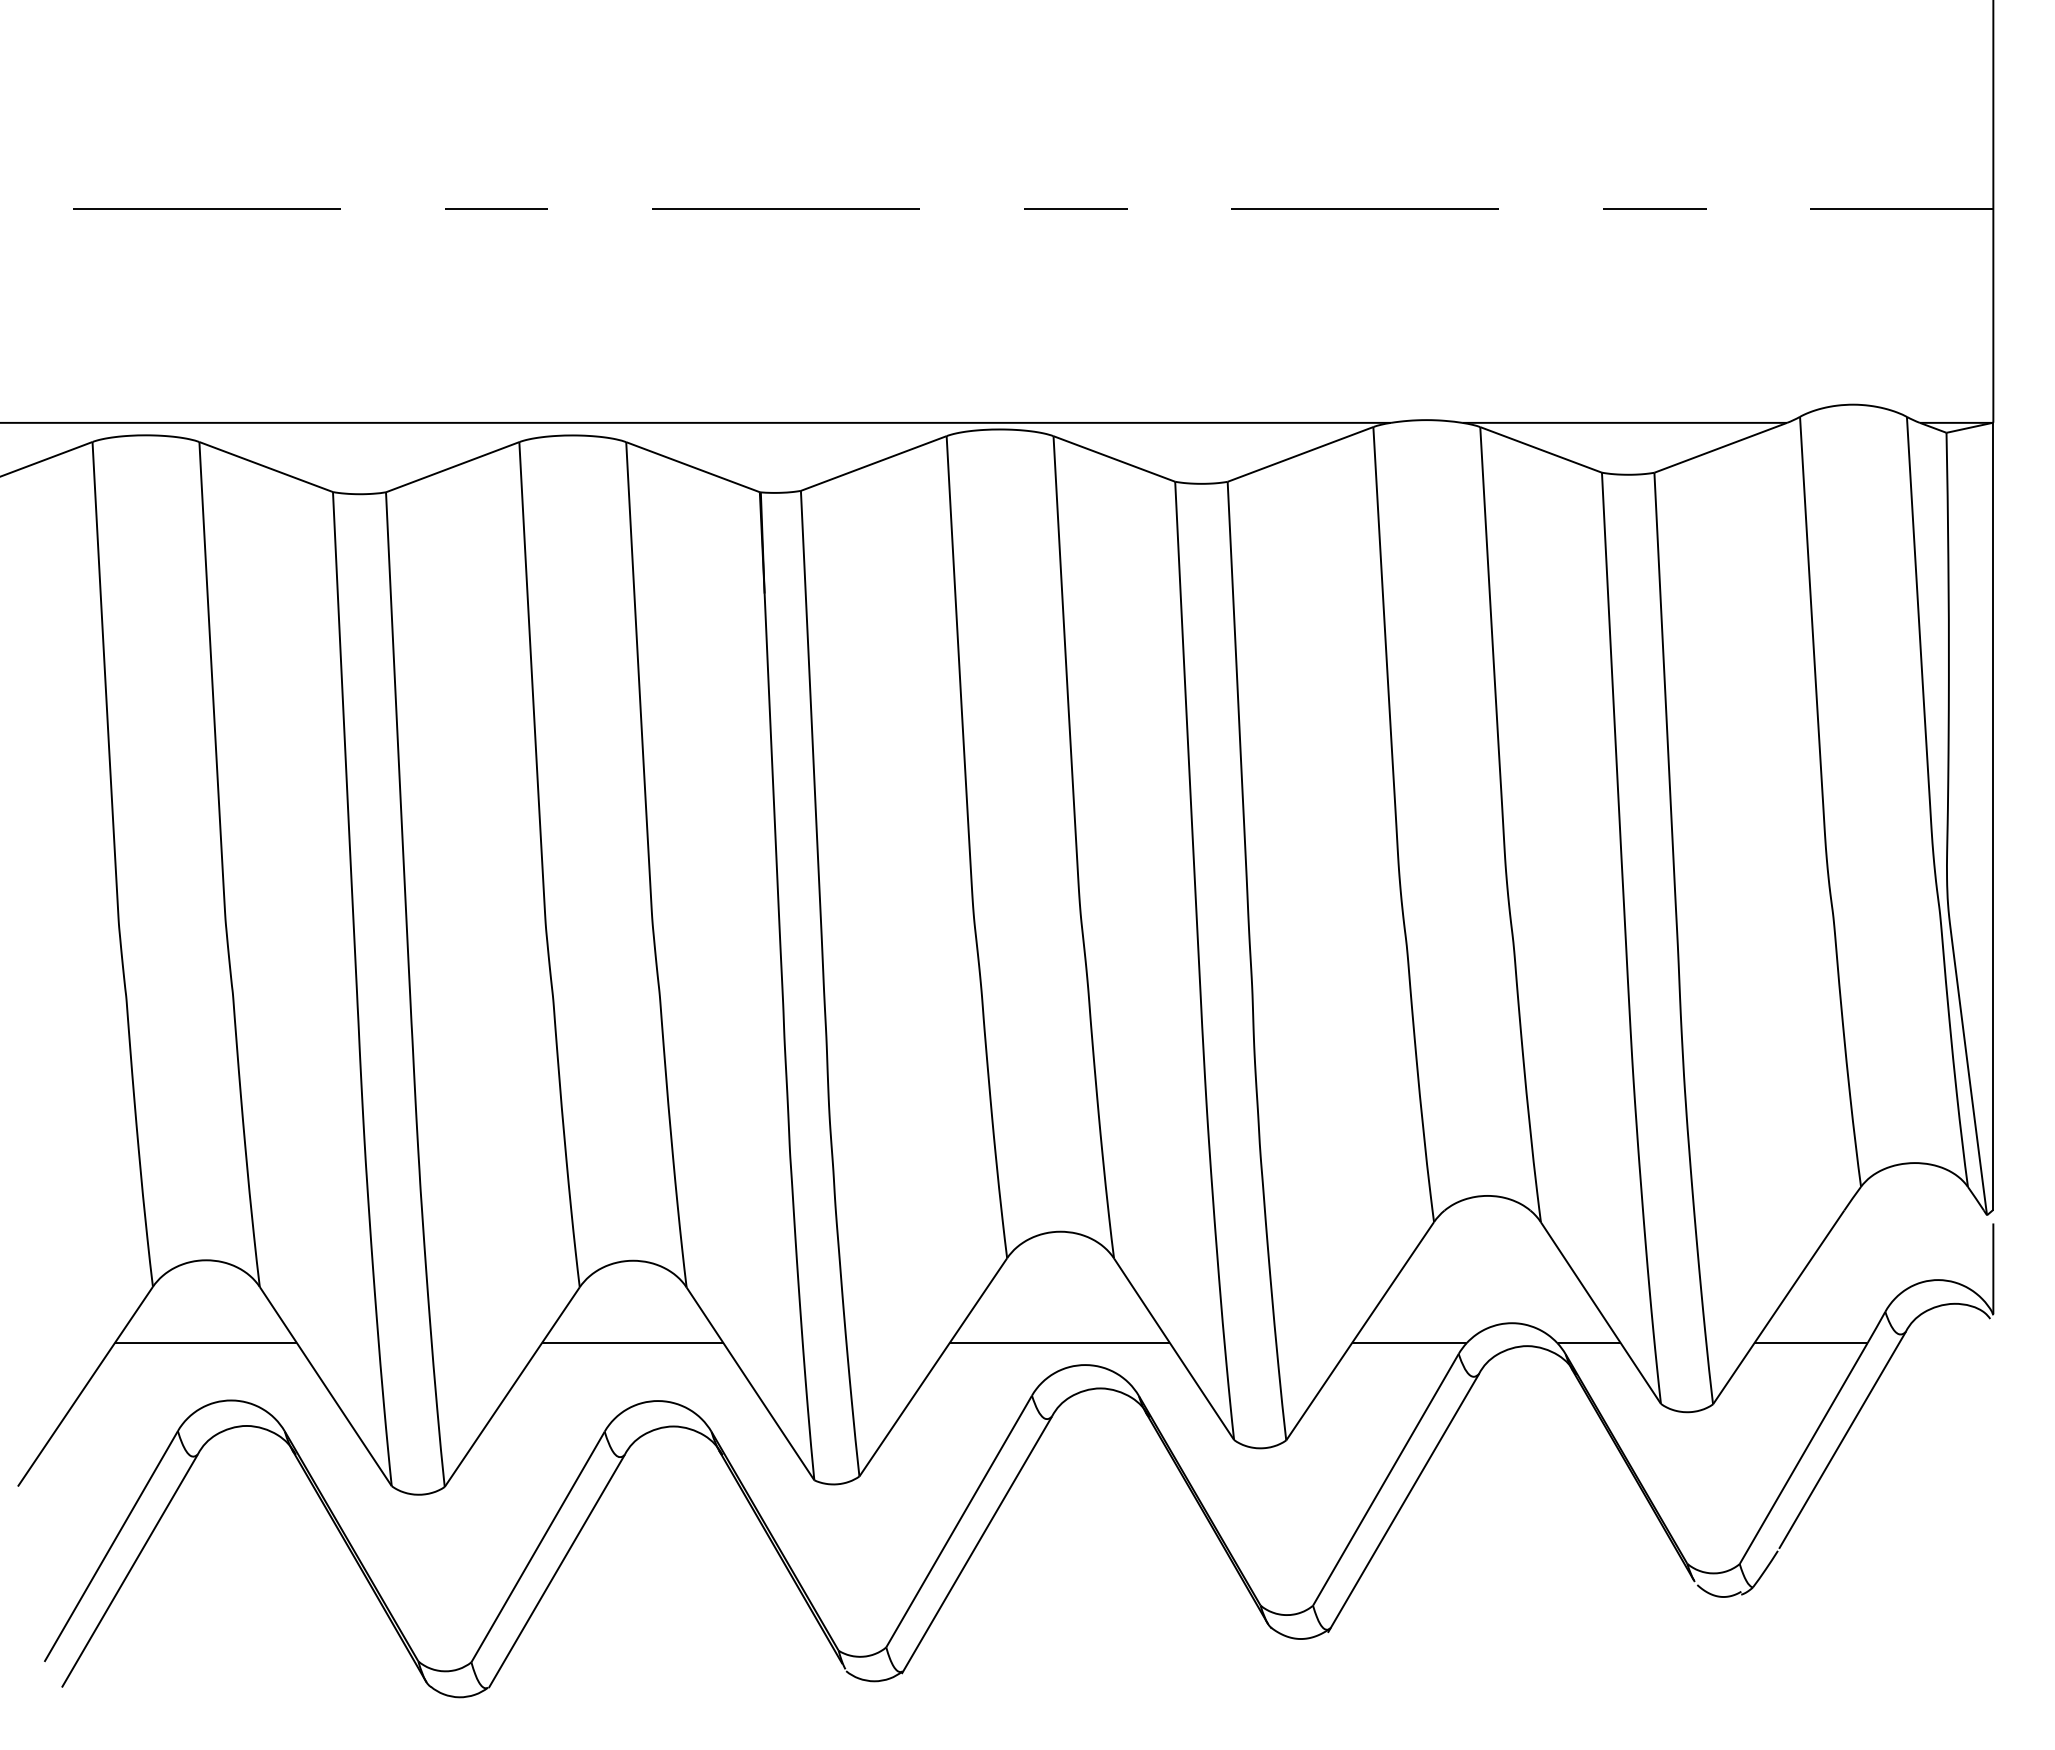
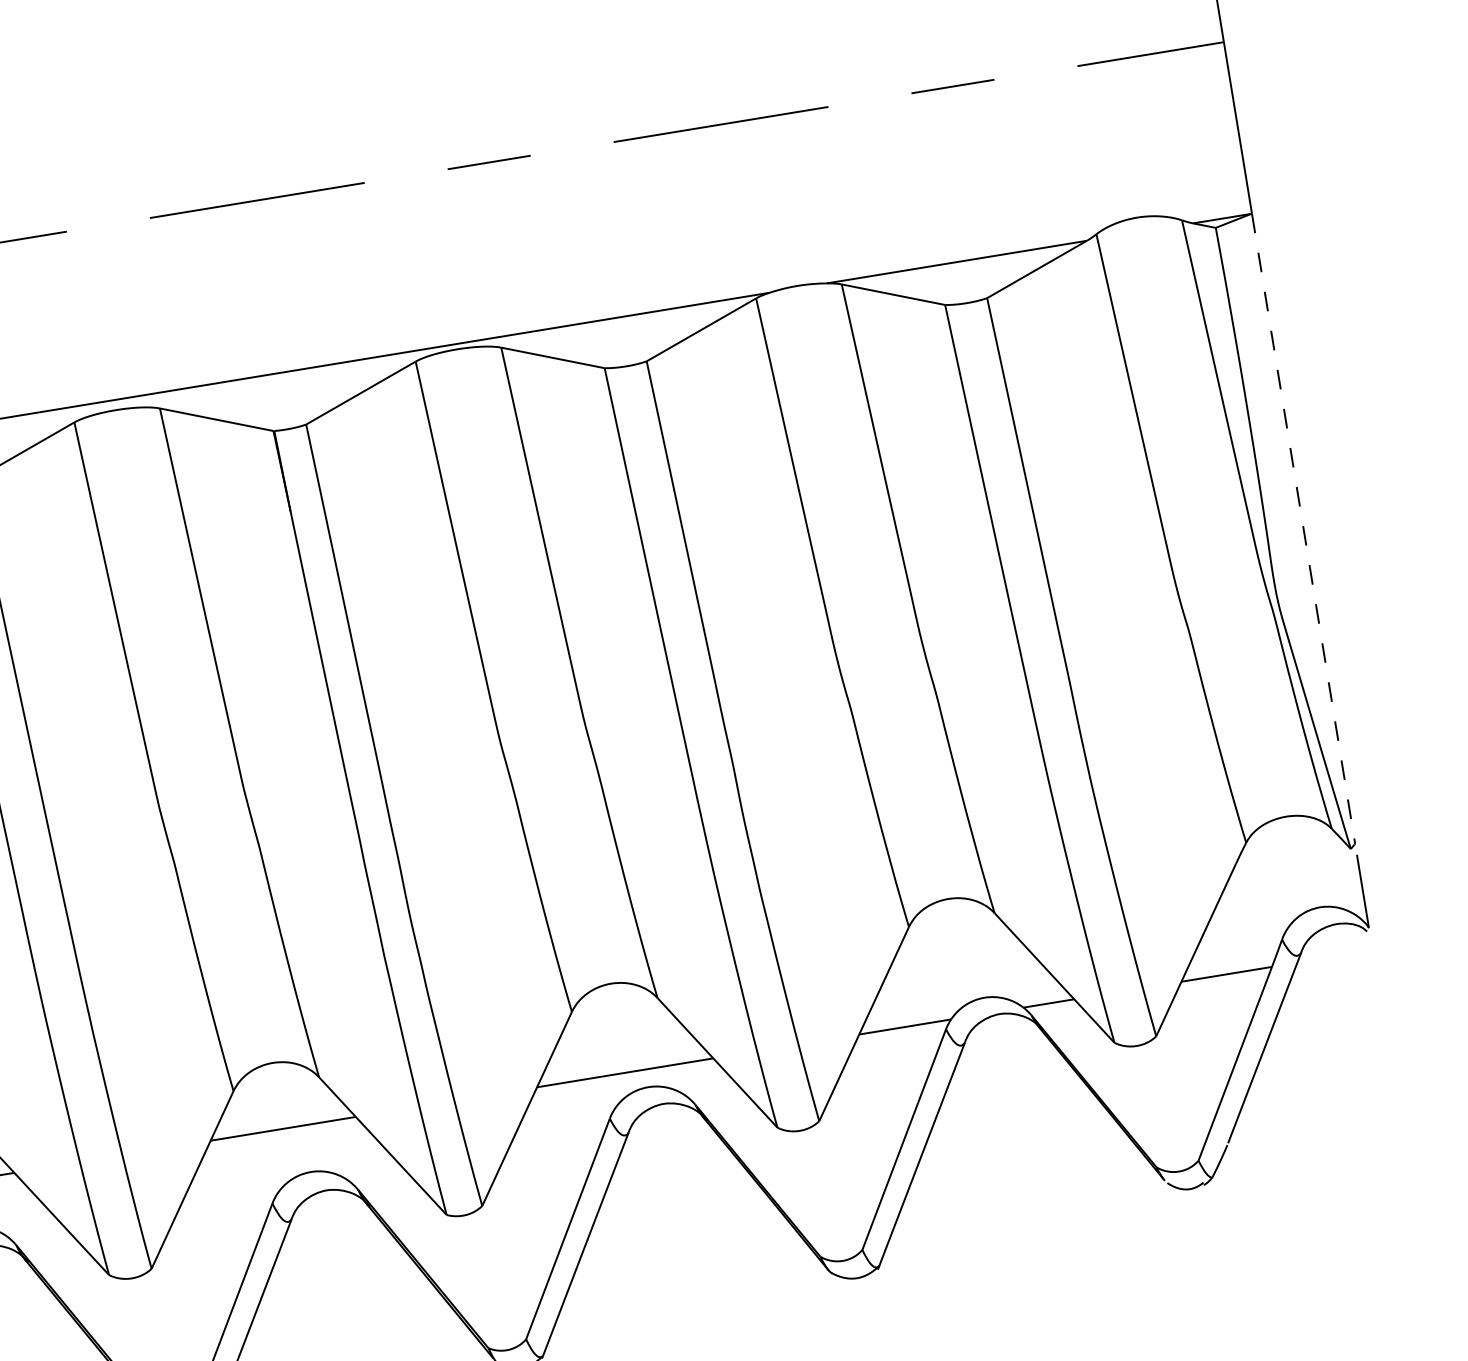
line: (1993, 816) -> (1303, 528), solid -> dashed

